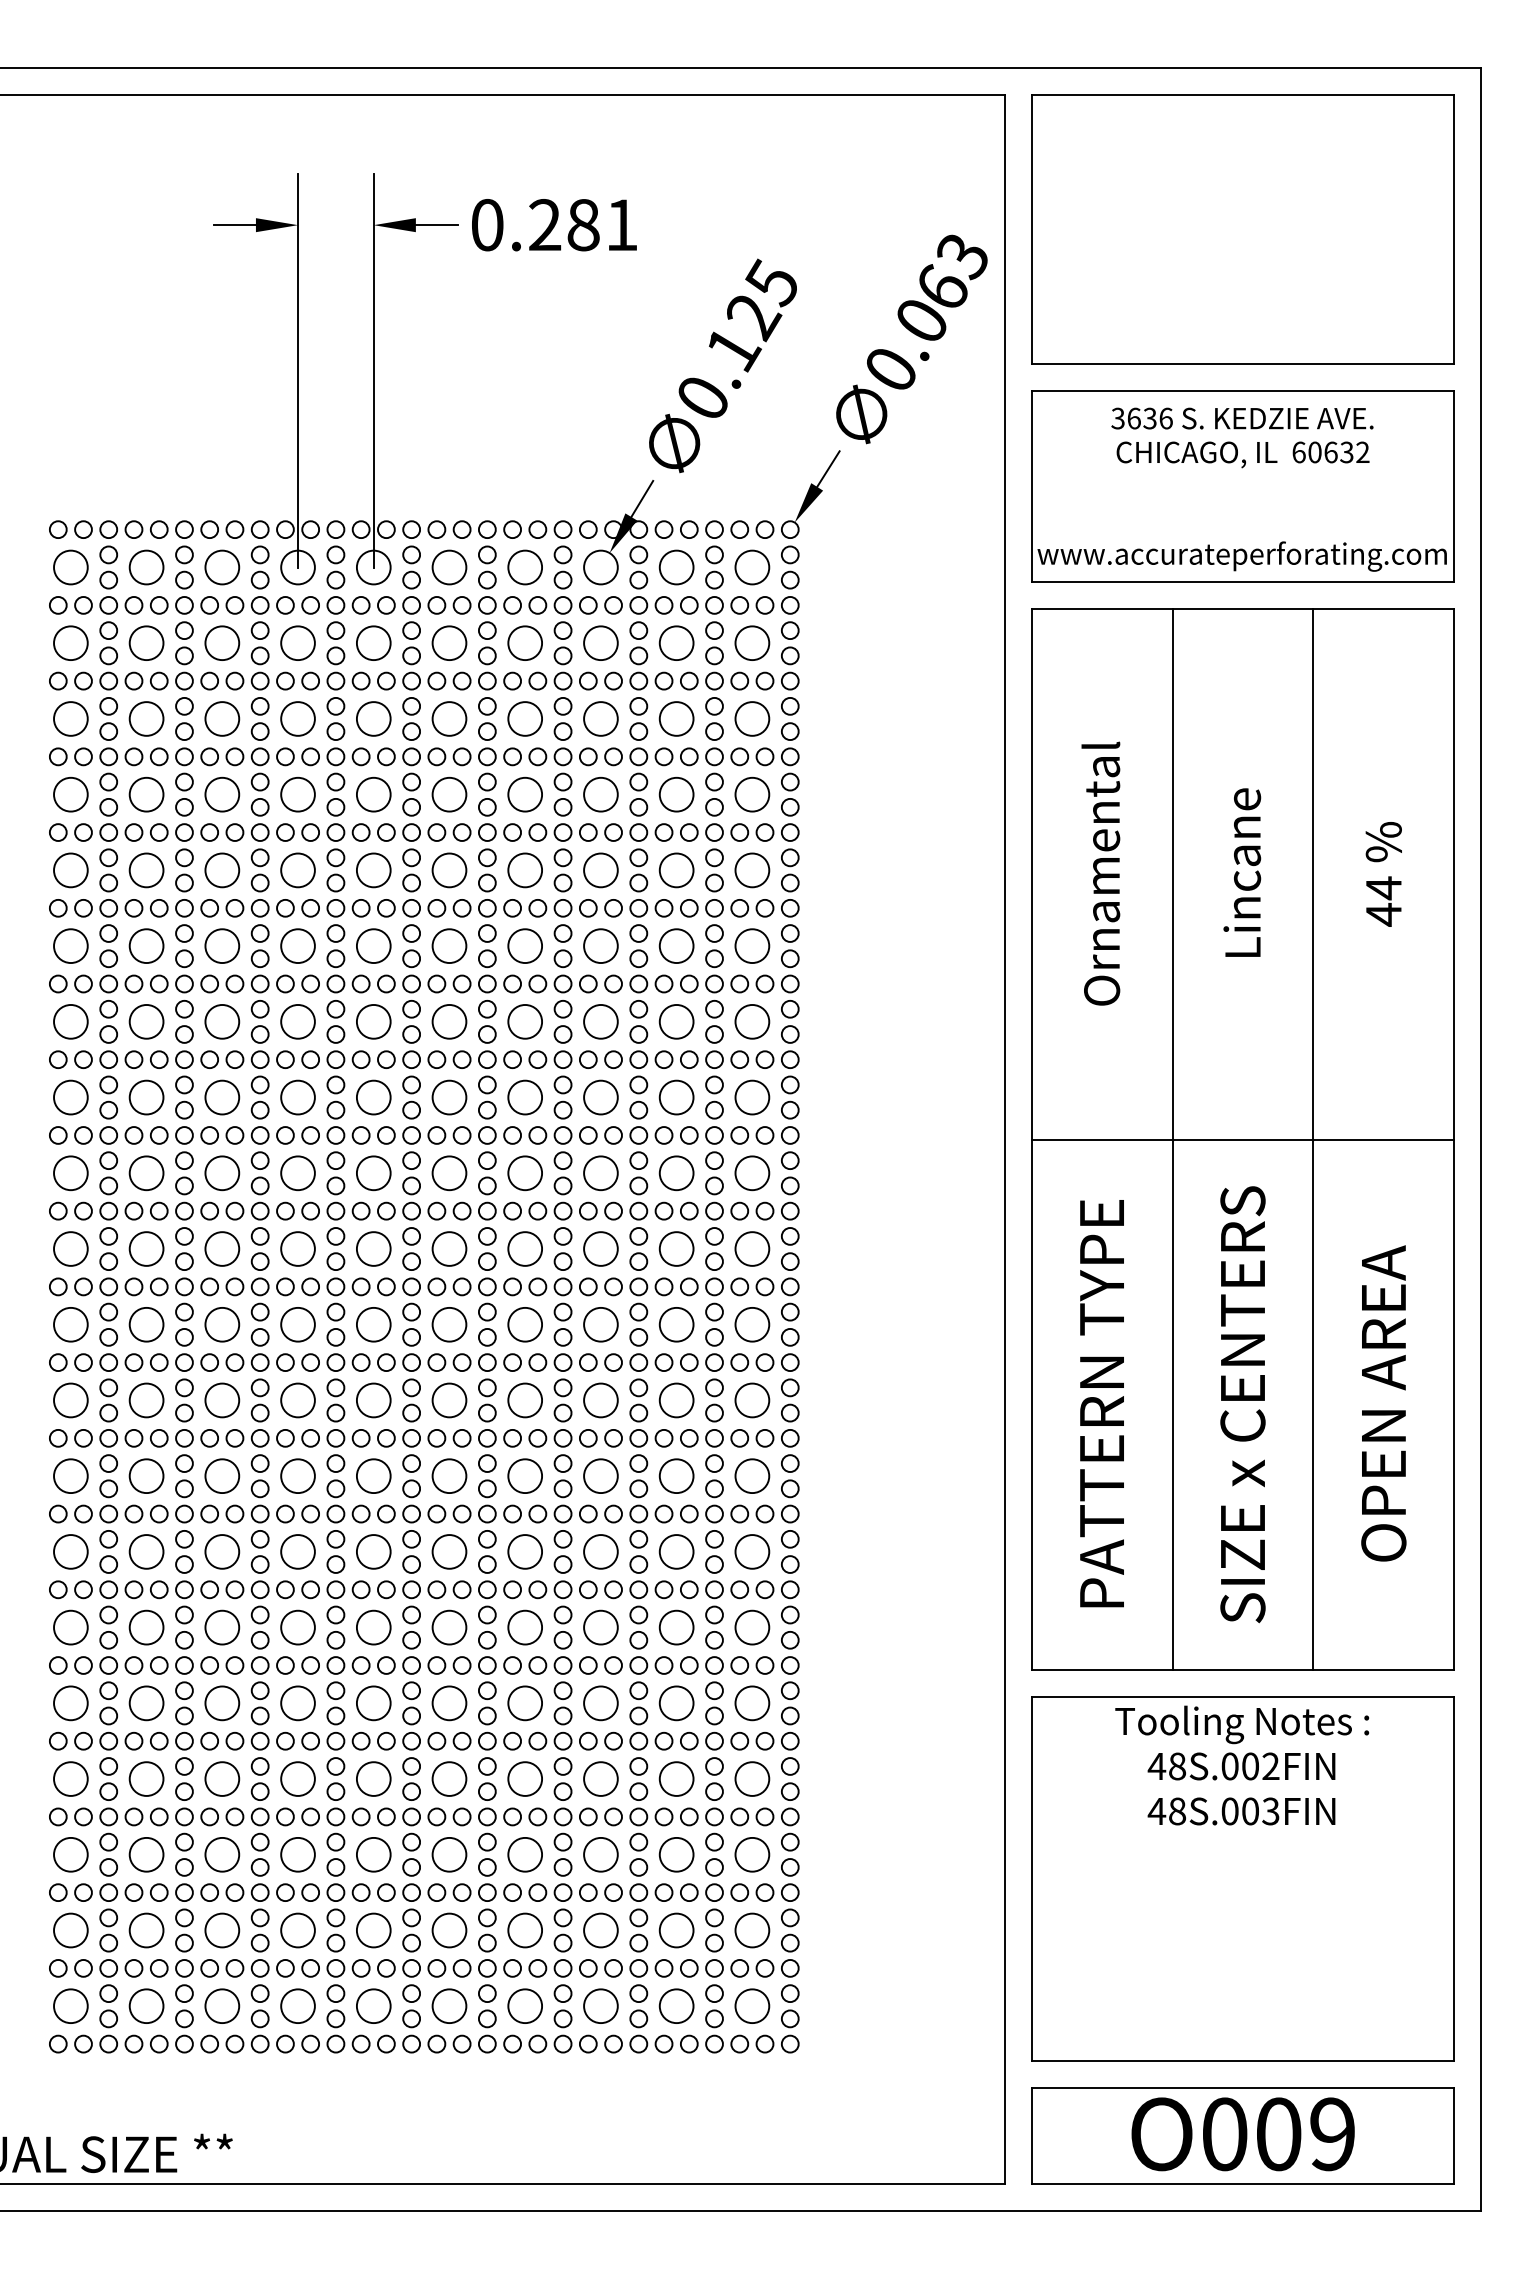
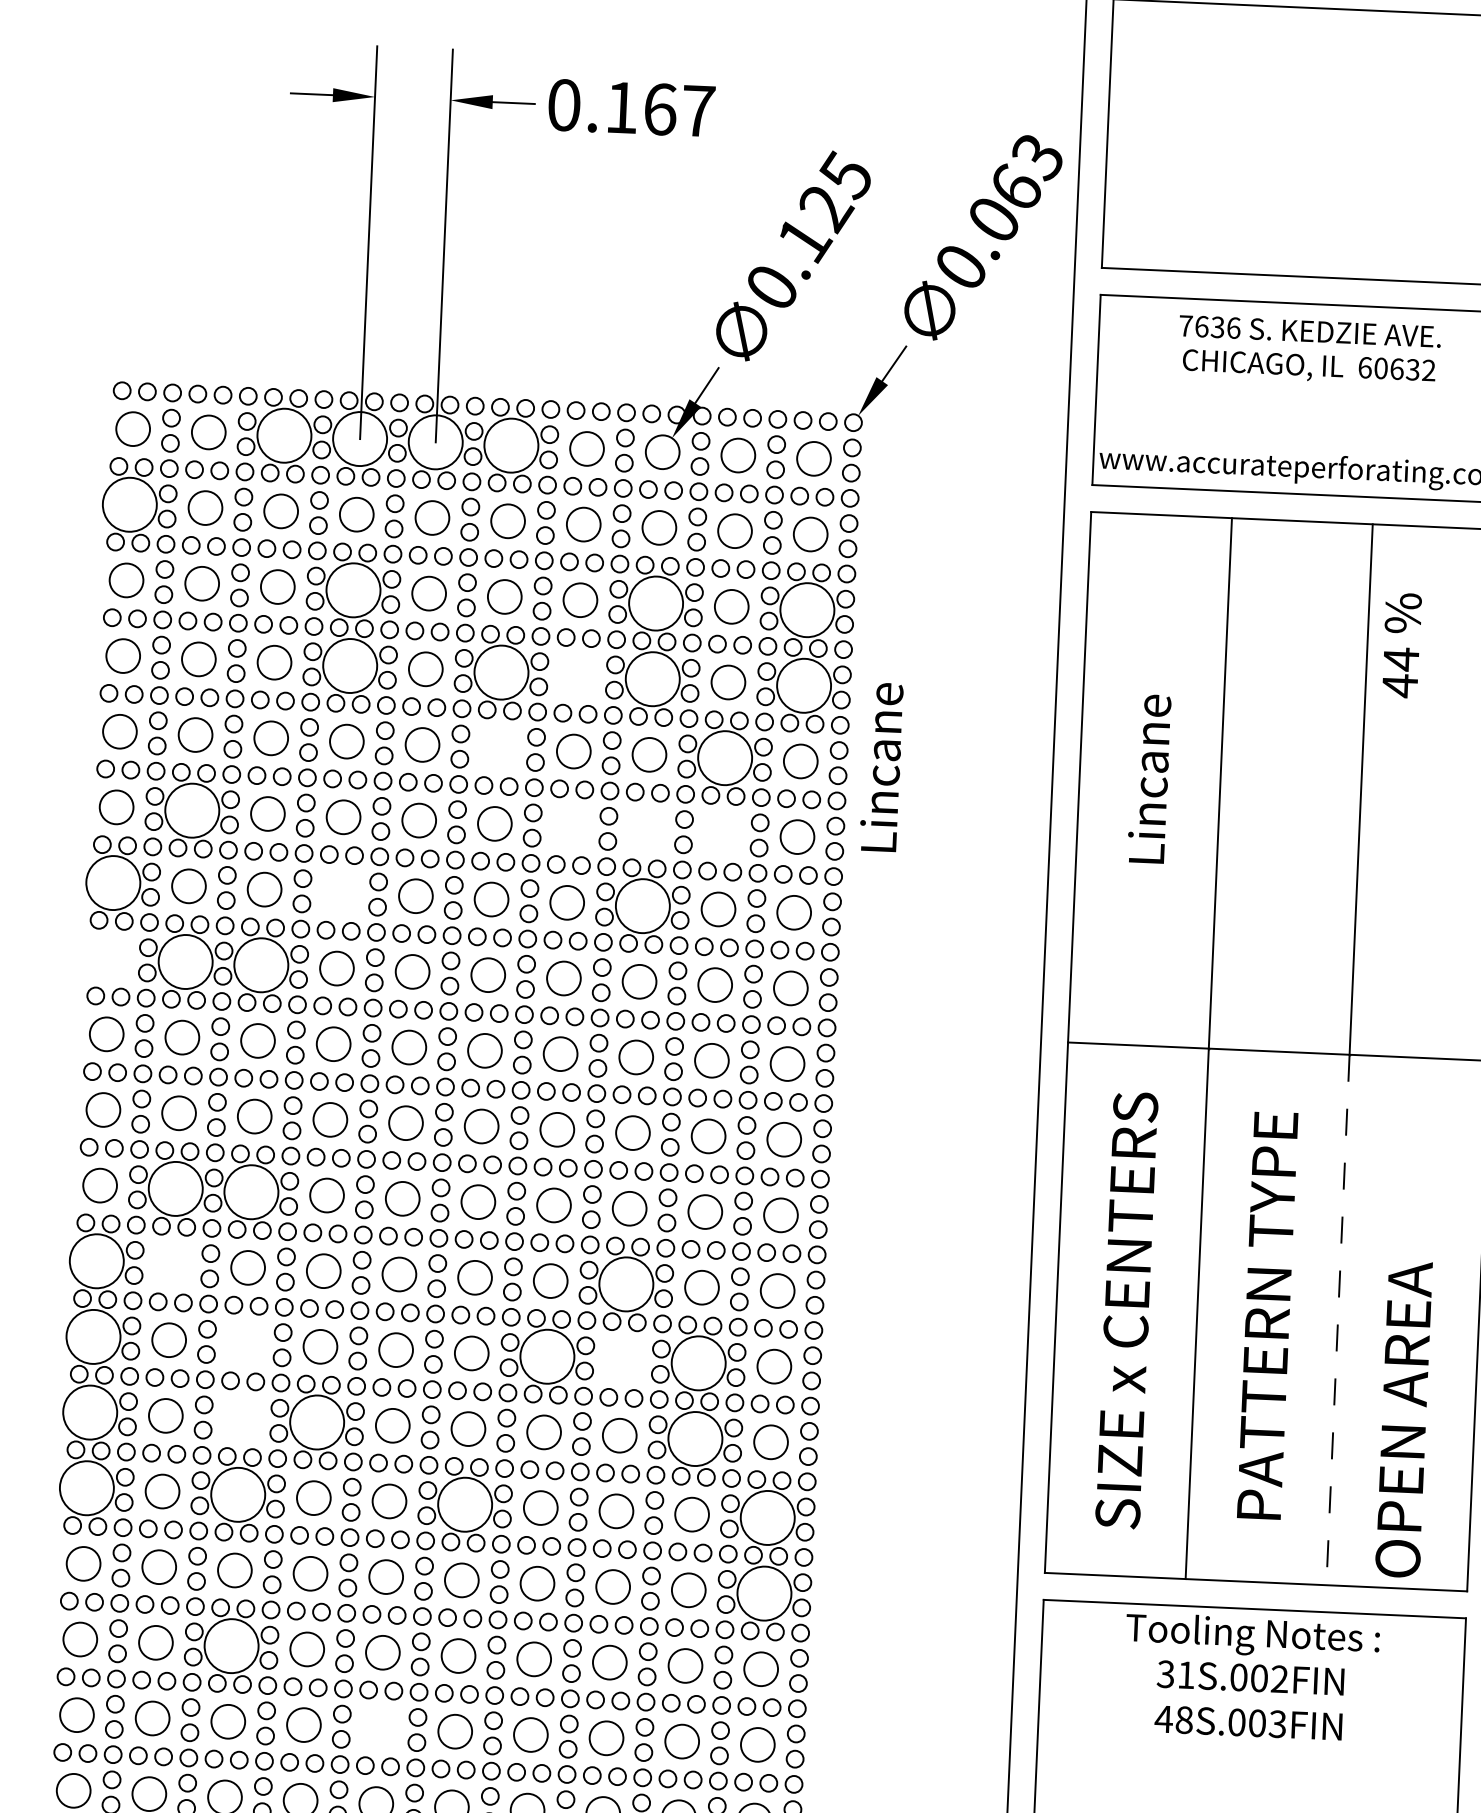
text: (583, 225) -> (660, 109), 0.281 -> 0.167
text: (1117, 418) -> (1185, 325), 3636 -> 7636
circle: (222, 567) -> (284, 435), size x1.6
circle: (297, 567) -> (359, 438), size x1.6
circle: (373, 567) -> (435, 442), size x1.6
circle: (449, 567) -> (511, 445), size x1.6
circle: (70, 643) -> (129, 505), size x1.6
circle: (297, 718) -> (352, 589), size x1.6
circle: (600, 718) -> (655, 603), size x1.6
circle: (752, 718) -> (807, 609), size x1.6
circle: (297, 794) -> (349, 665), size x1.6
circle: (449, 794) -> (501, 672), size x1.6
circle: (524, 794) -> (576, 675), removed
circle: (600, 794) -> (652, 678), size x1.6
circle: (752, 794) -> (804, 685), size x1.6
circle: (449, 870) -> (498, 748), removed
circle: (676, 870) -> (724, 758), size x1.6
text: (1242, 872) -> (881, 767), moved
text: (1100, 873) -> (1148, 779), Ornamental -> Lincane
text: (1383, 874) -> (1401, 645), moved
circle: (524, 945) -> (569, 826), removed
circle: (600, 945) -> (645, 829), removed
circle: (676, 945) -> (721, 833), removed
circle: (146, 946) -> (192, 811), size x1.6
circle: (70, 1021) -> (112, 882), size x1.6
circle: (297, 1021) -> (339, 892), removed
circle: (600, 1021) -> (642, 905), size x1.6
circle: (70, 1097) -> (109, 958), removed
circle: (146, 1097) -> (185, 961), size x1.6
circle: (222, 1097) -> (261, 965), size x1.6
circle: (146, 1324) -> (175, 1188), size x1.6
circle: (222, 1324) -> (251, 1192), size x1.6
circle: (70, 1400) -> (96, 1261), size x1.6
circle: (146, 1400) -> (172, 1264), removed
circle: (600, 1400) -> (625, 1284), size x1.6
text: (1383, 1403) -> (1403, 1419), moved
text: (1101, 1404) -> (1126, 1310), PATTERN TYPE -> SIZE x CENTERS
text: (1242, 1404) -> (1267, 1316), SIZE x CENTERS -> PATTERN TYPE
line: (1313, 1405) -> (1338, 1320), solid -> dashed
circle: (222, 1475) -> (245, 1342), removed
circle: (600, 1475) -> (622, 1359), removed
circle: (70, 1476) -> (93, 1337), size x1.6
circle: (525, 1476) -> (547, 1357), size x1.6
circle: (676, 1476) -> (698, 1363), size x1.6
circle: (70, 1551) -> (89, 1412), size x1.6
circle: (222, 1551) -> (241, 1418), removed
circle: (297, 1551) -> (316, 1422), size x1.6
circle: (676, 1551) -> (695, 1438), size x1.6
circle: (70, 1627) -> (86, 1488), size x1.6
circle: (222, 1627) -> (238, 1494), size x1.6
circle: (449, 1627) -> (465, 1504), size x1.6
circle: (752, 1627) -> (767, 1517), size x1.6
circle: (752, 1703) -> (764, 1593), size x1.6
text: (1166, 1766) -> (1175, 1674), 48S.002FIN -> 31S.002FIN
circle: (222, 1778) -> (231, 1645), size x1.6
circle: (373, 1854) -> (379, 1728), removed

